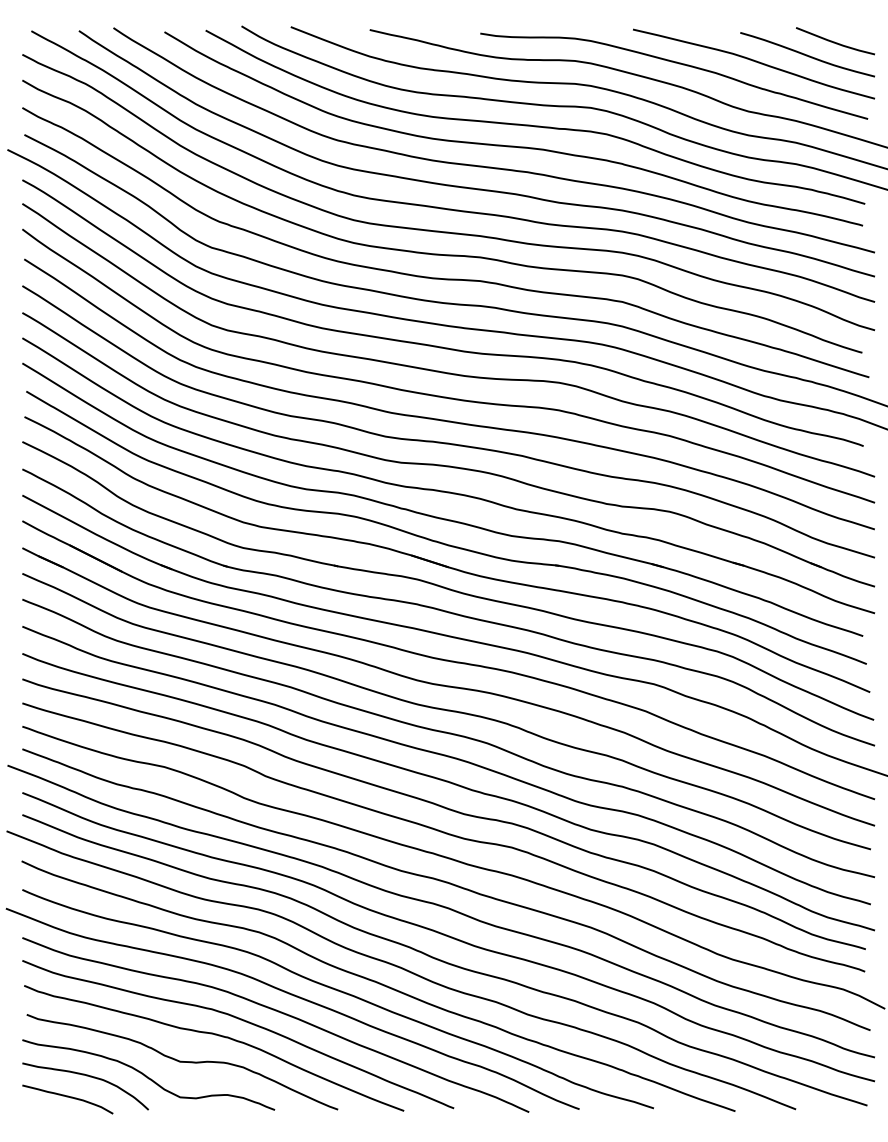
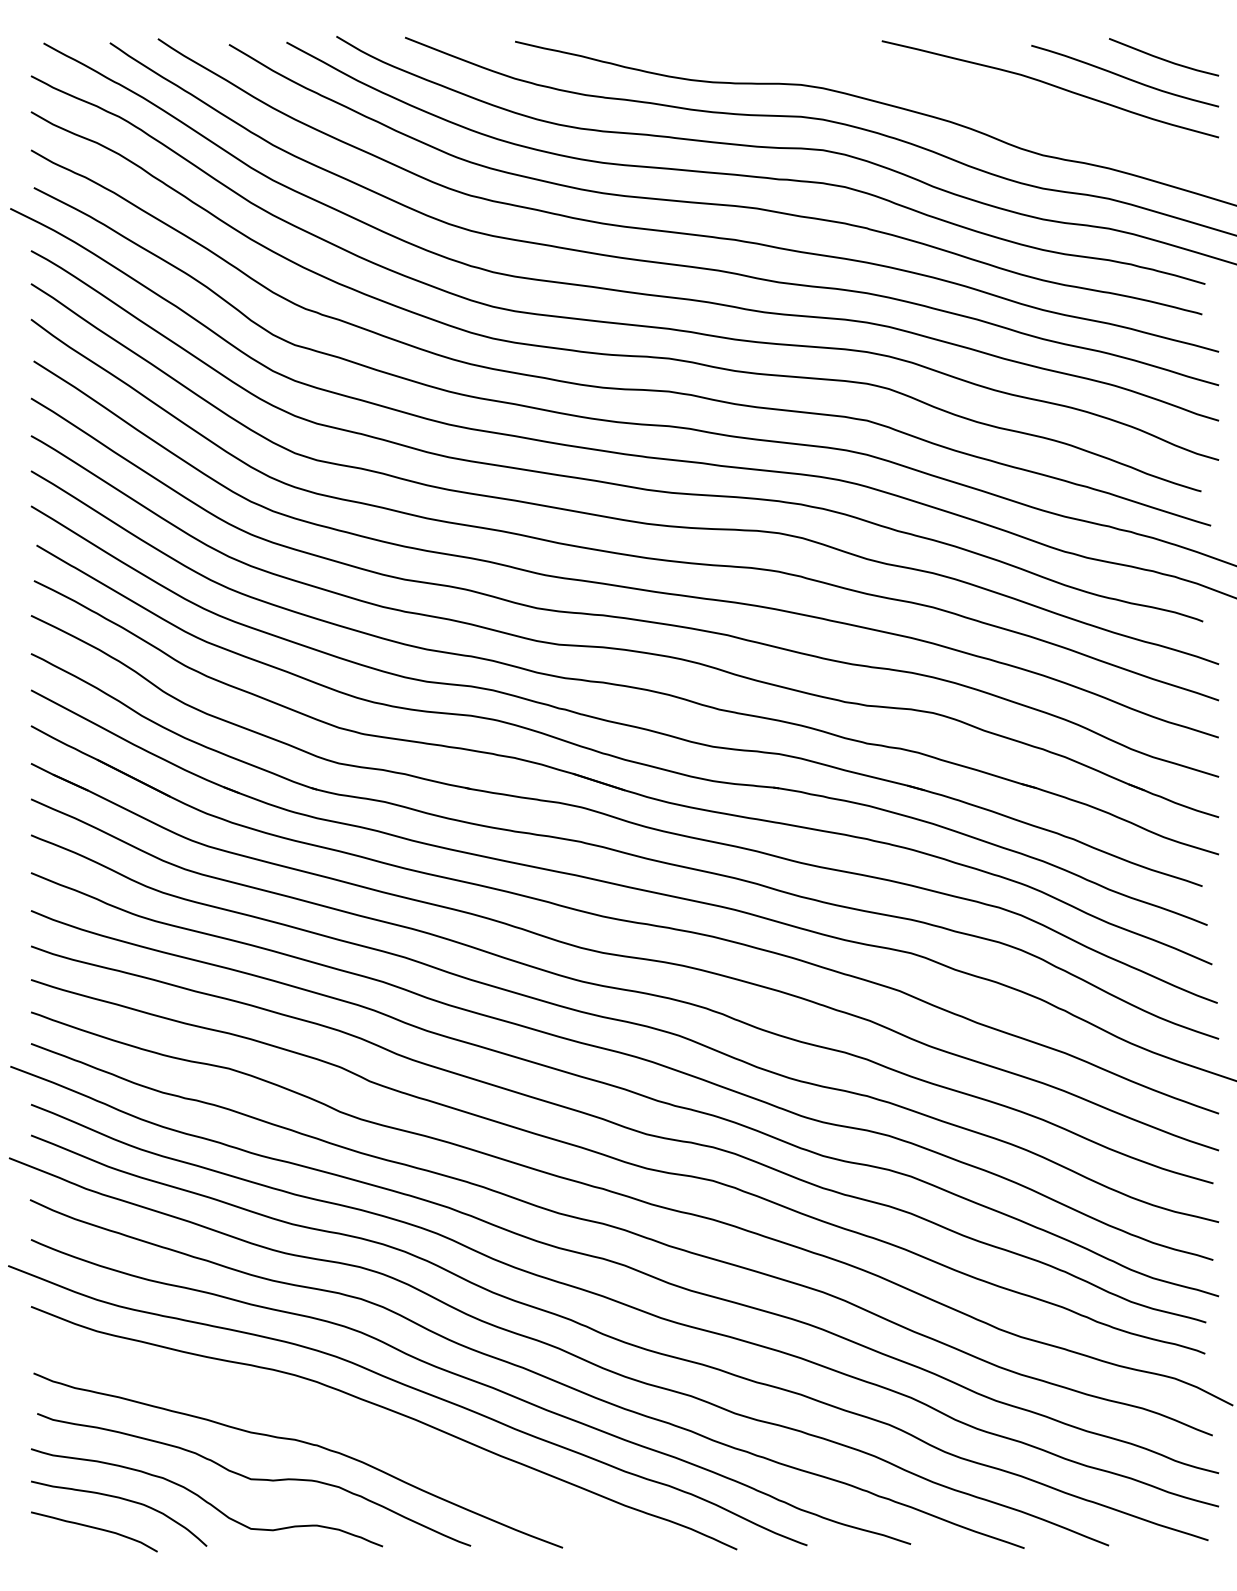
curve: (675, 63) -> (941, 88), removed
curve: (245, 1022) -> (341, 1424), removed

